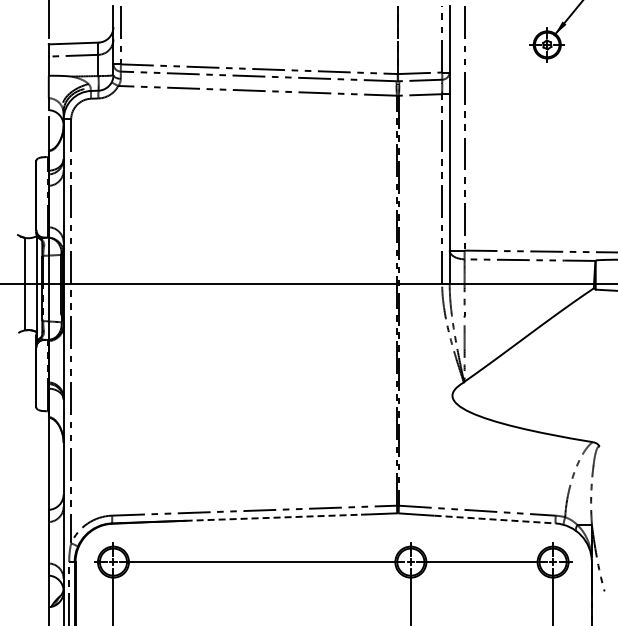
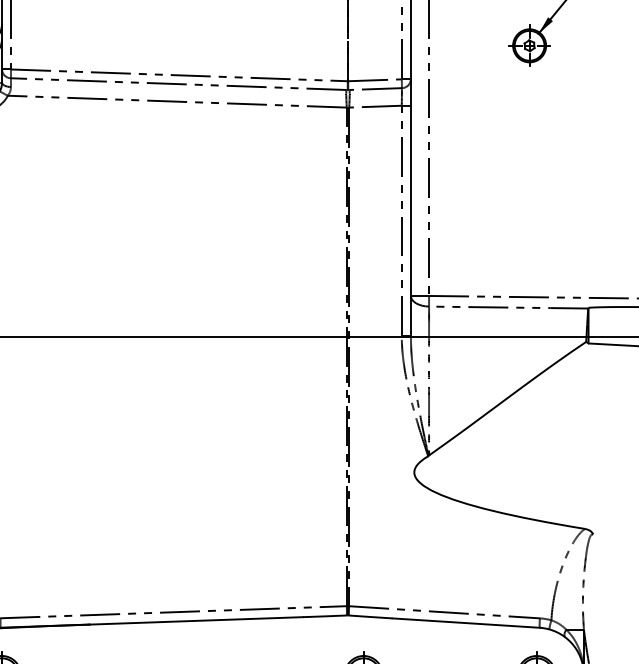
line: (273, 517) -> (196, 620), dashed -> solid
line: (495, 519) -> (466, 622), dashed -> solid

